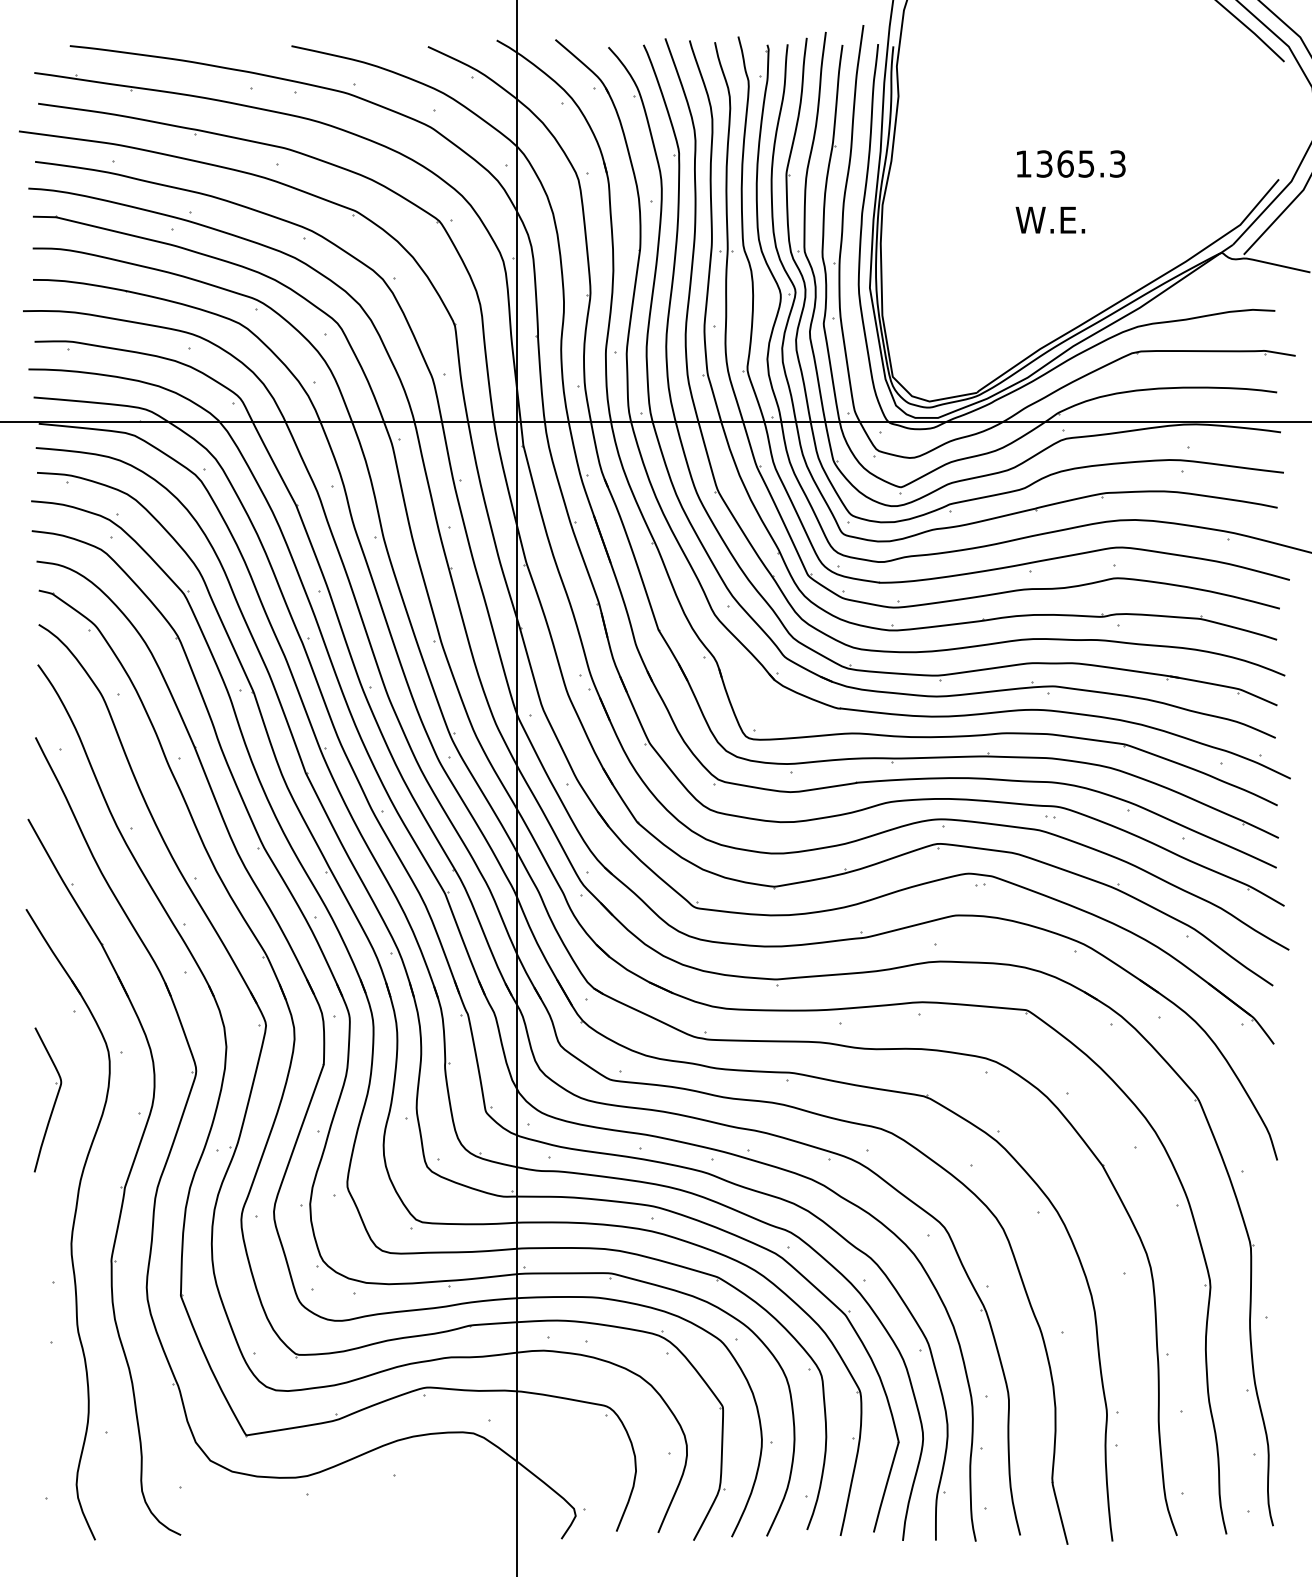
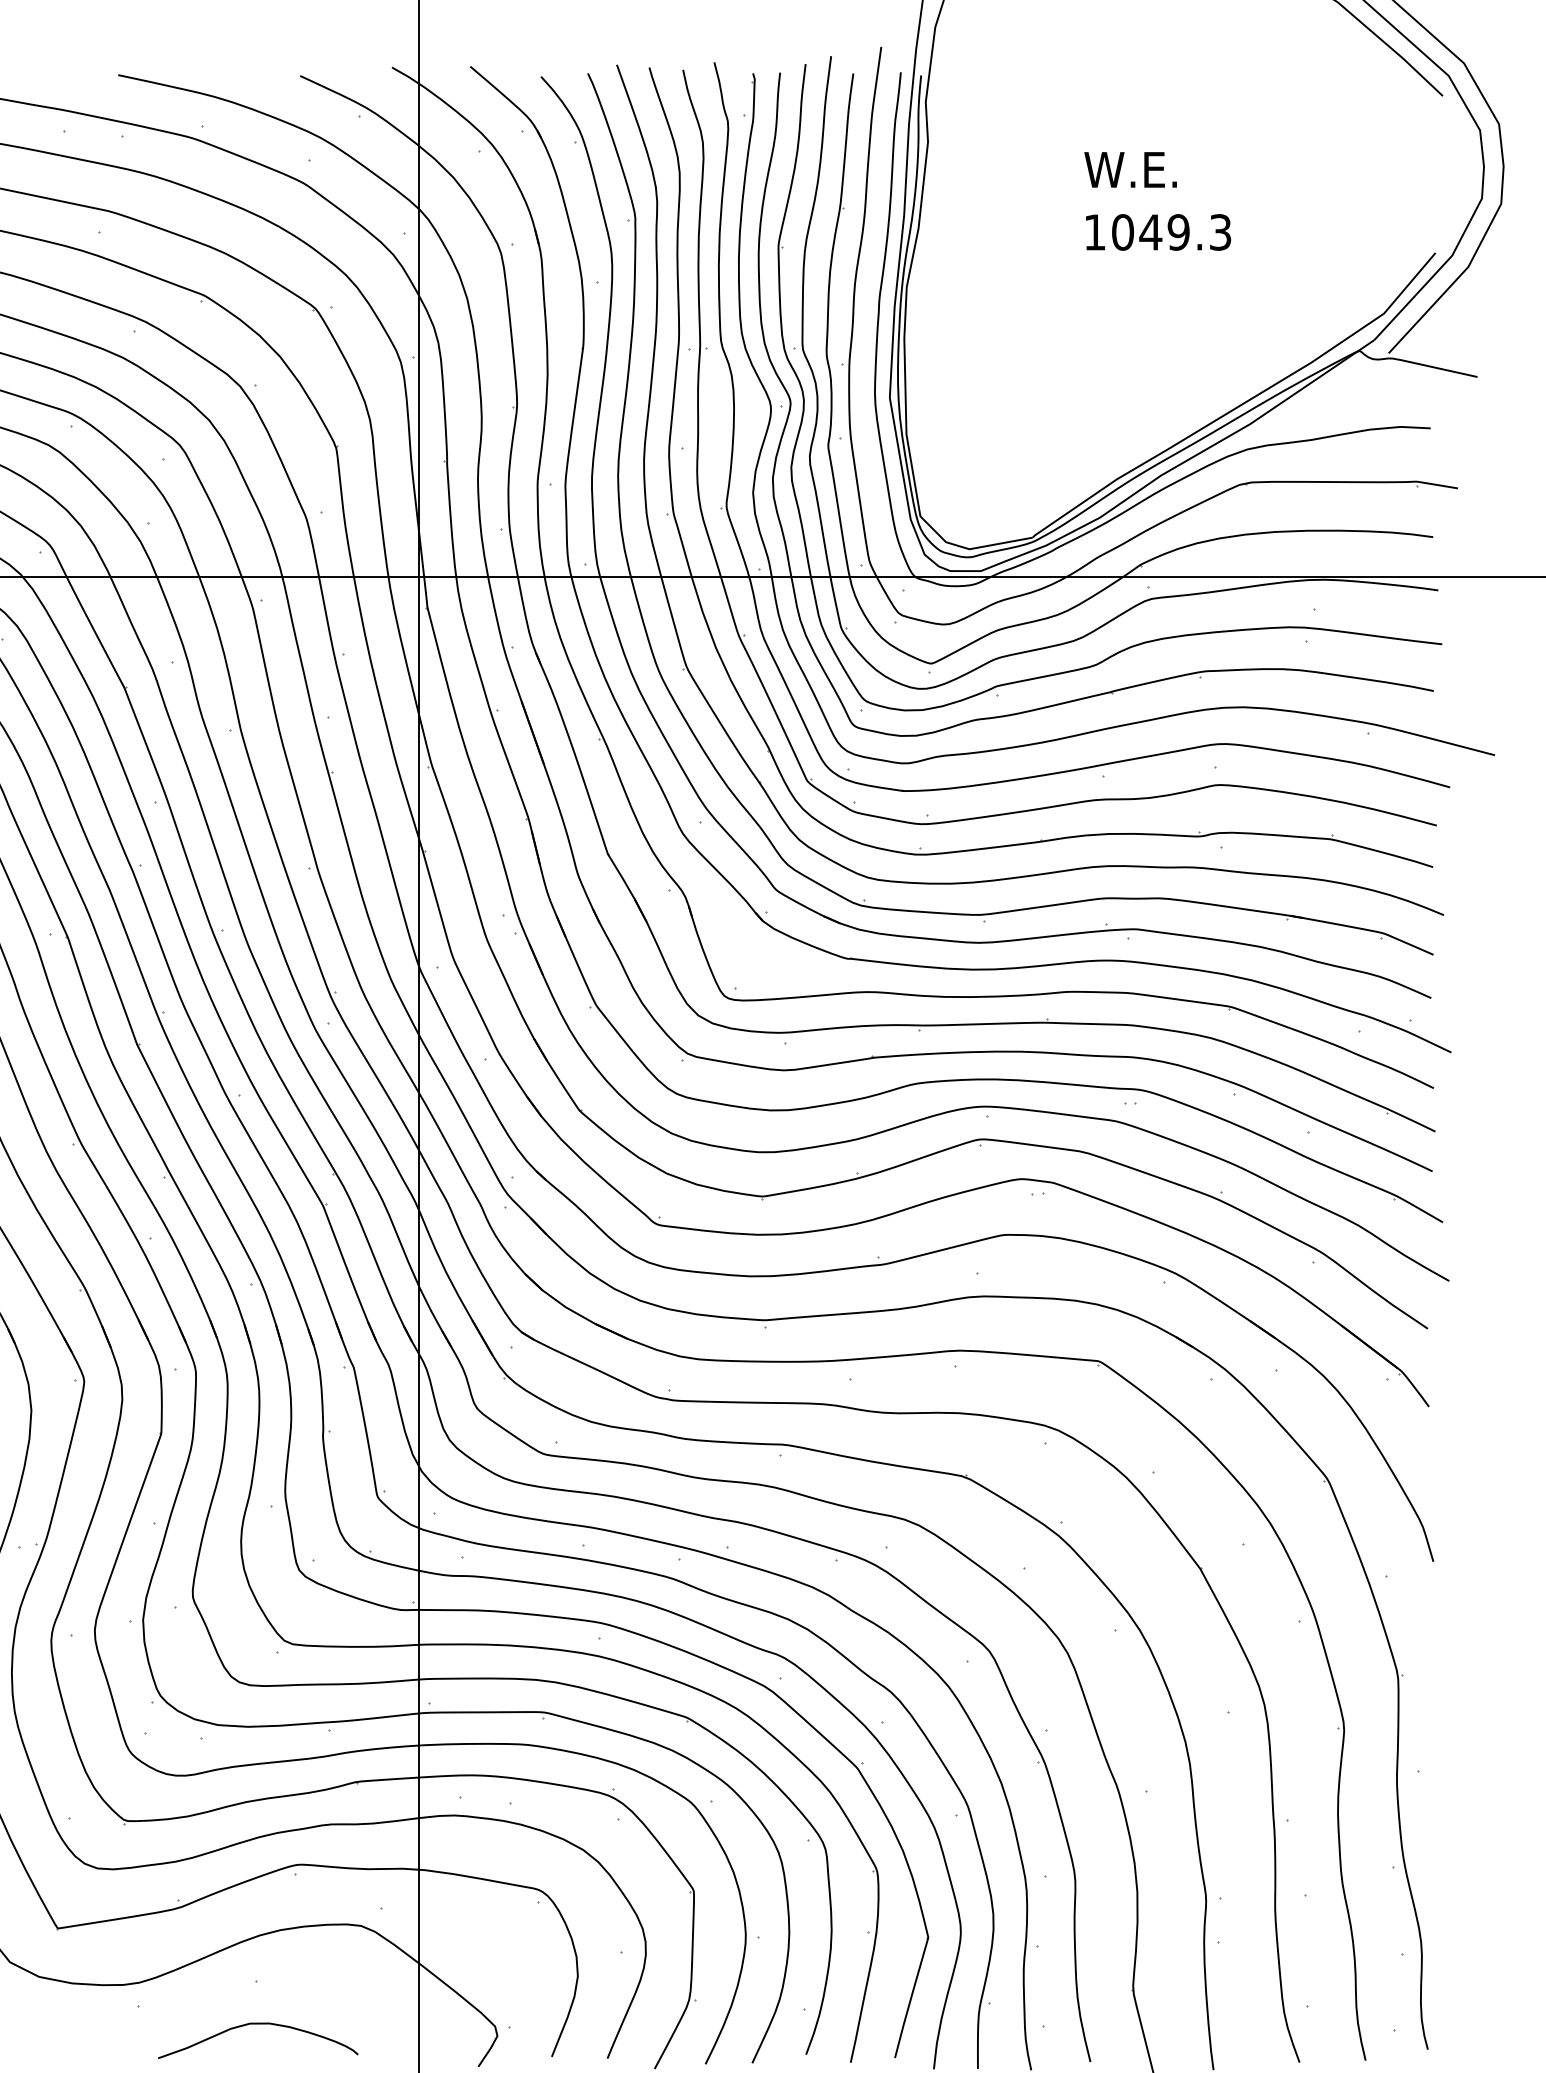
text: (1065, 163) -> (1150, 231), 1365.3 -> 1049.3
text: (1050, 219) -> (1130, 168), moved
curve: (396, 1507) -> (258, 2024), added

